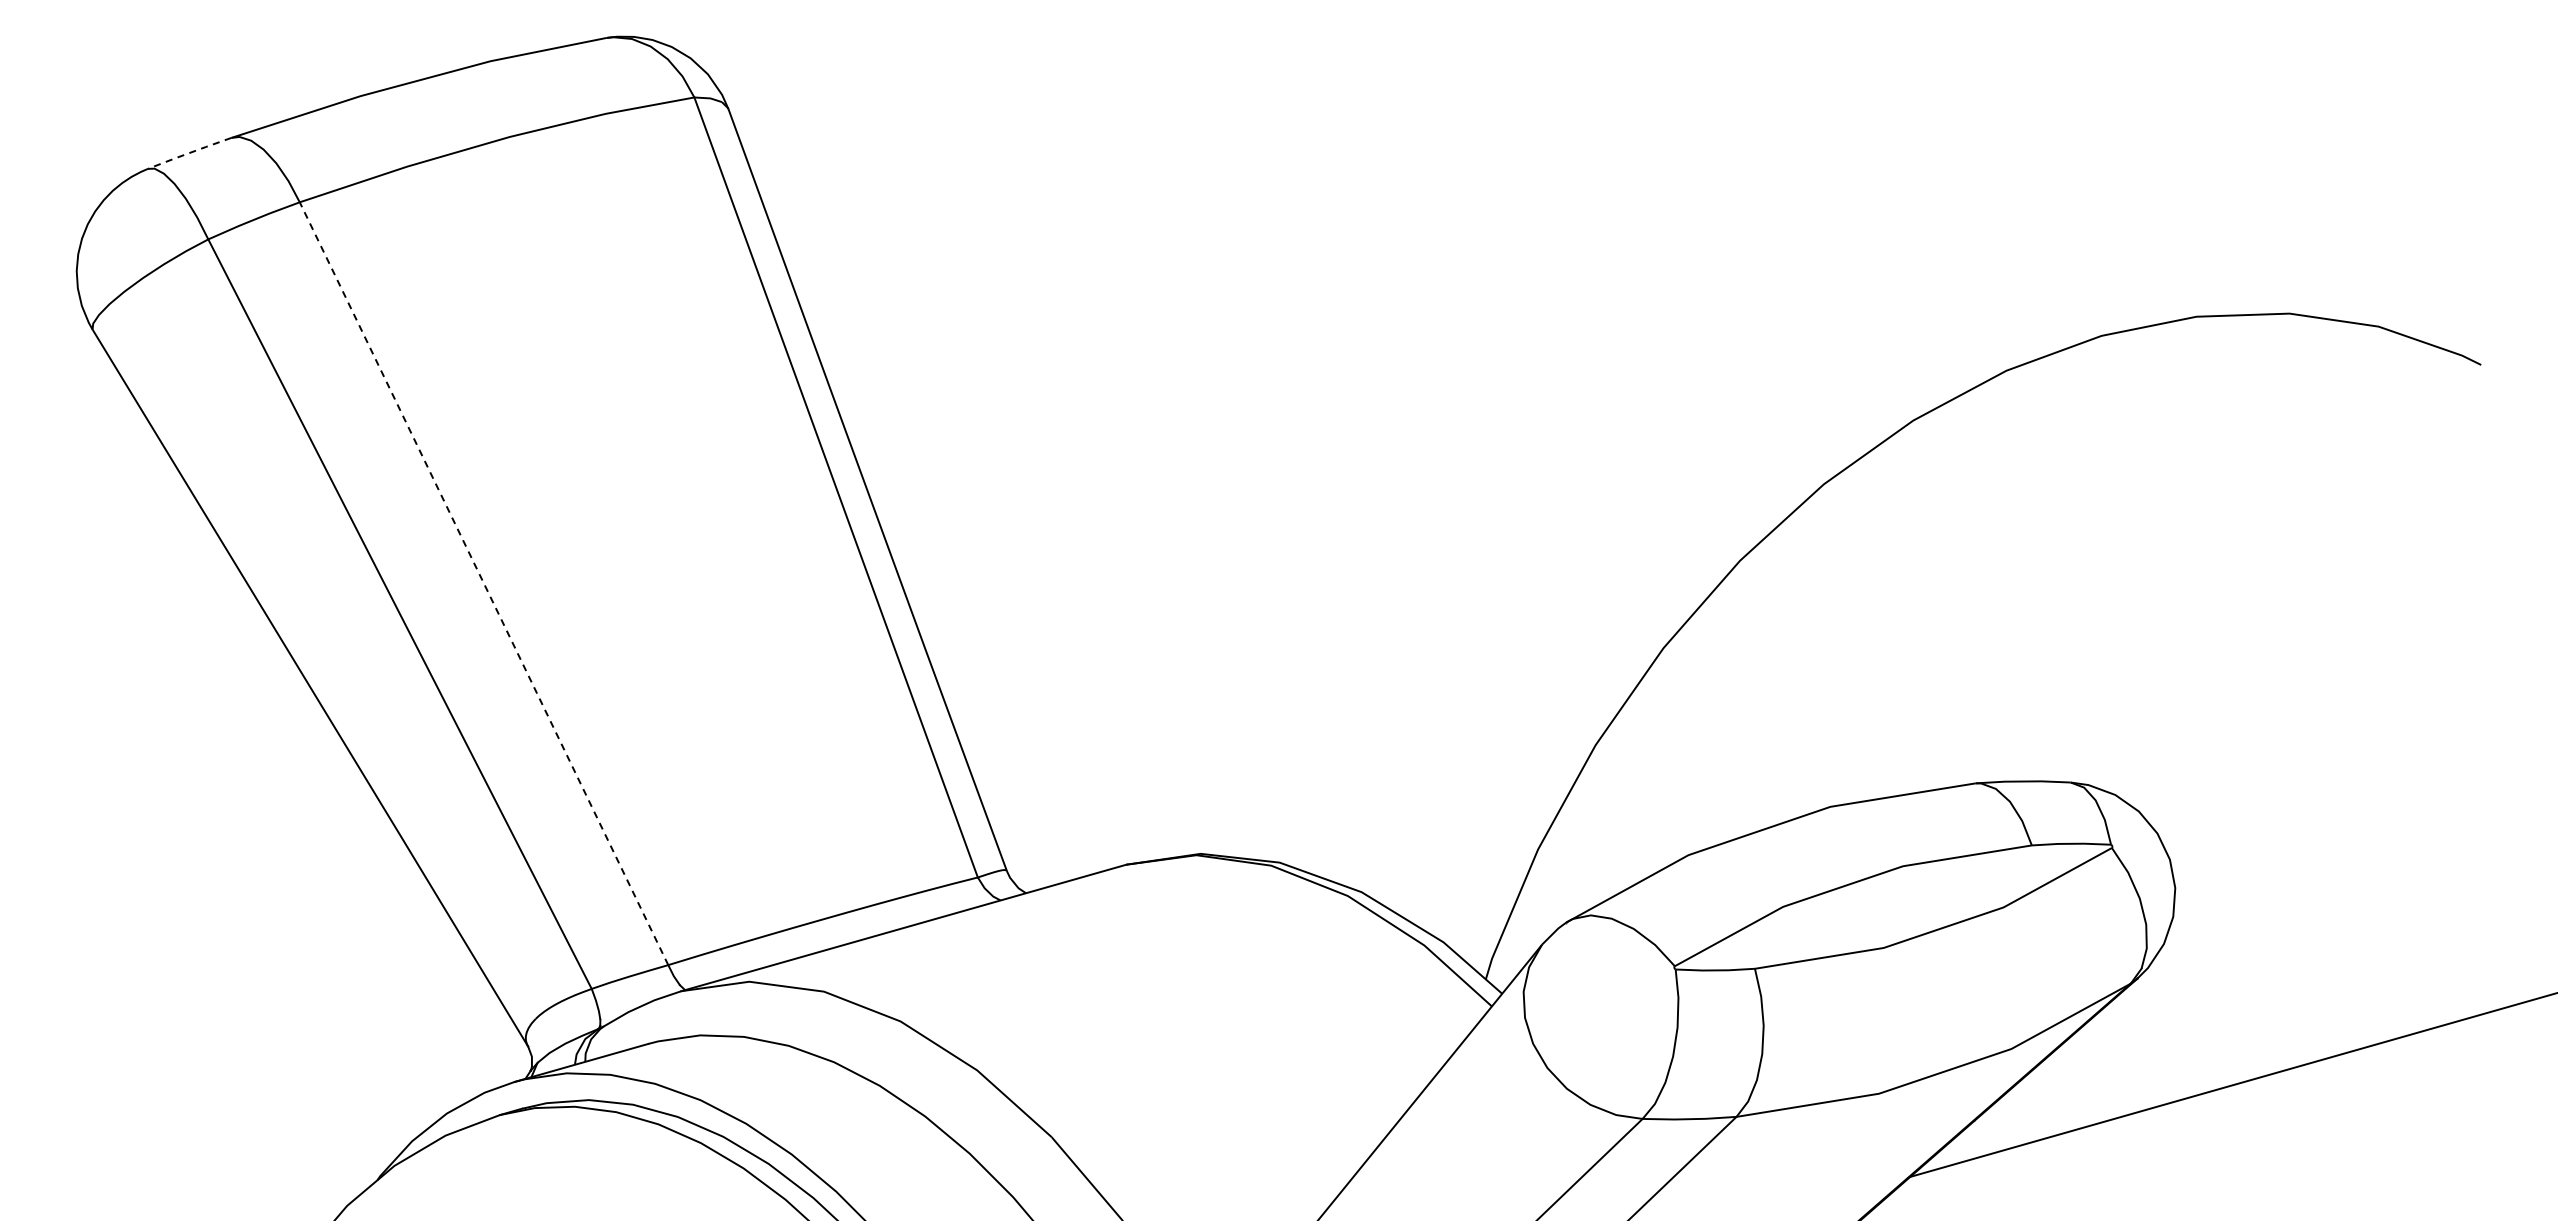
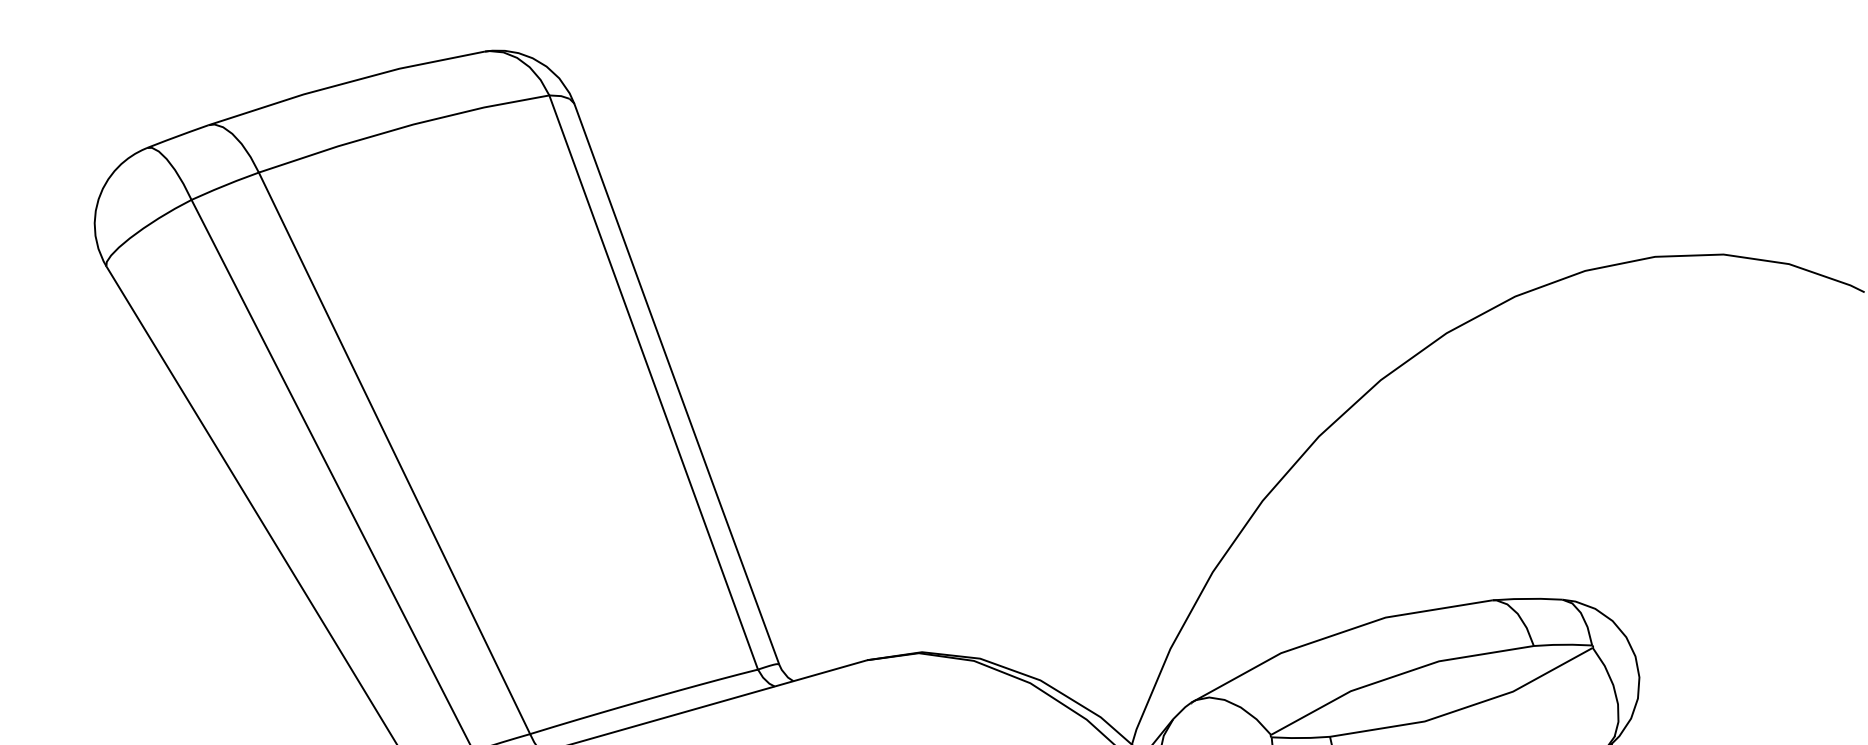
line: (189, 153) -> (177, 136), dashed -> solid
line: (484, 583) -> (394, 453), dashed -> solid

